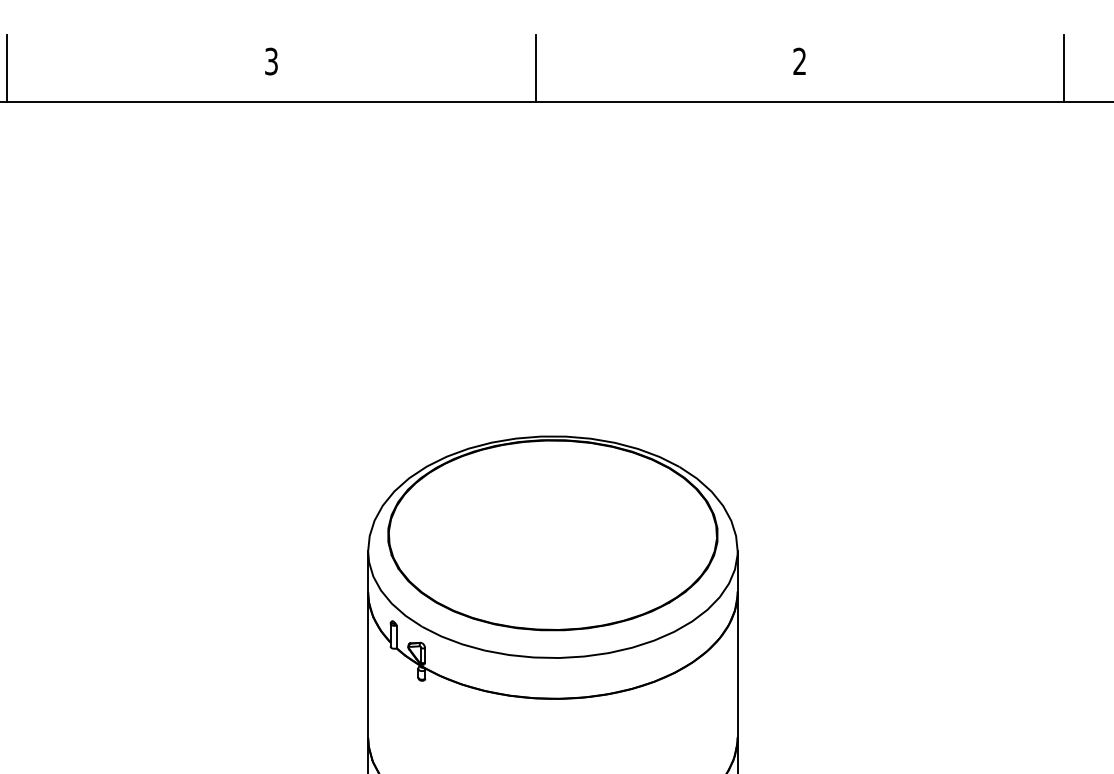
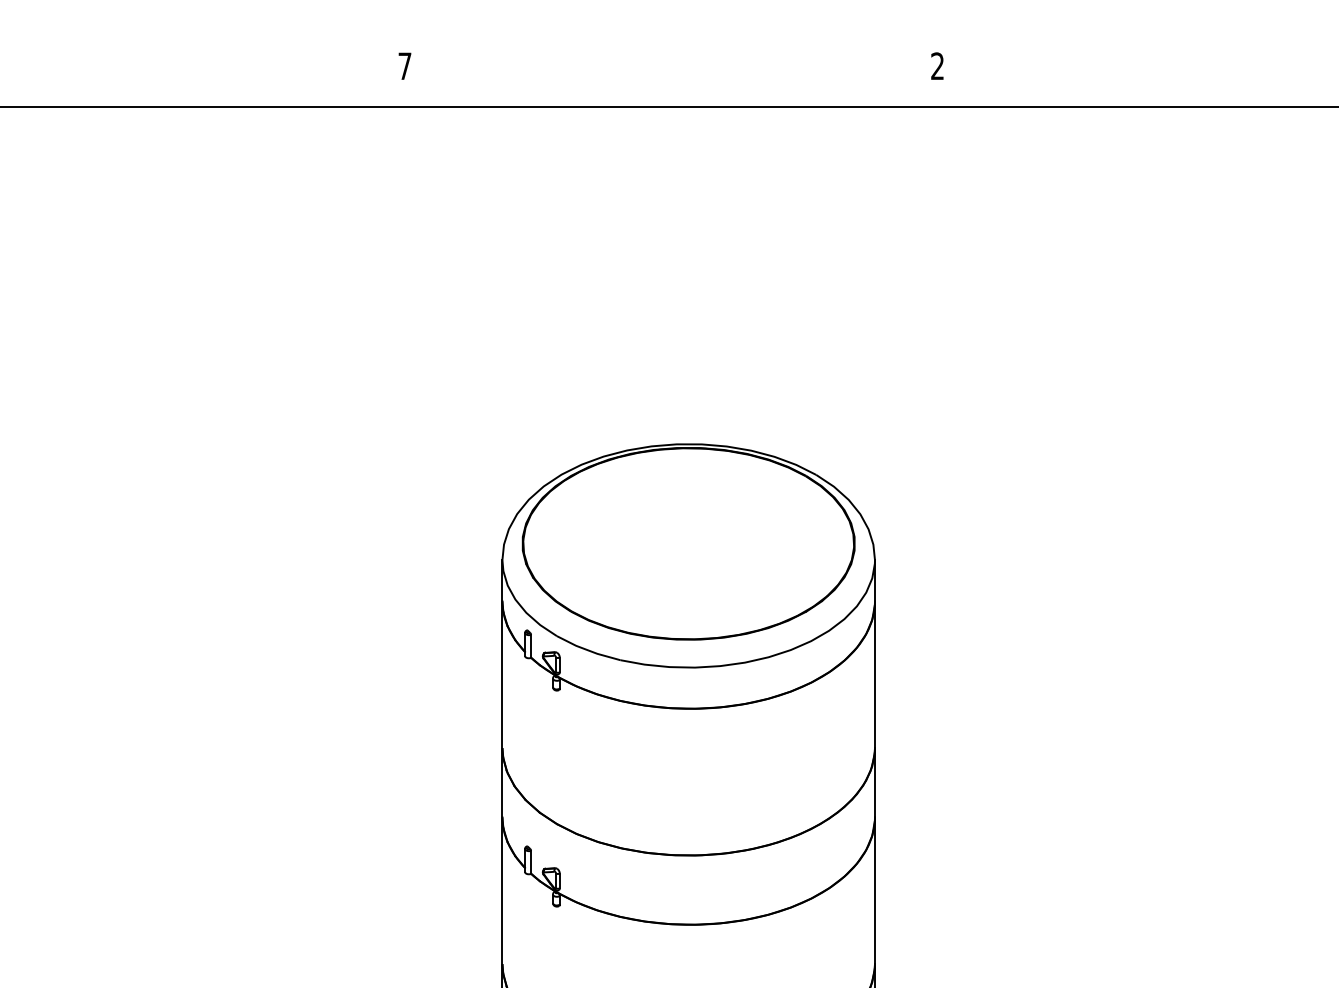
text: (271, 61) -> (404, 66), 3 -> 7
line: (7, 67) -> (138, 72), removed
line: (535, 67) -> (671, 72), removed
line: (1064, 67) -> (1204, 72), removed

